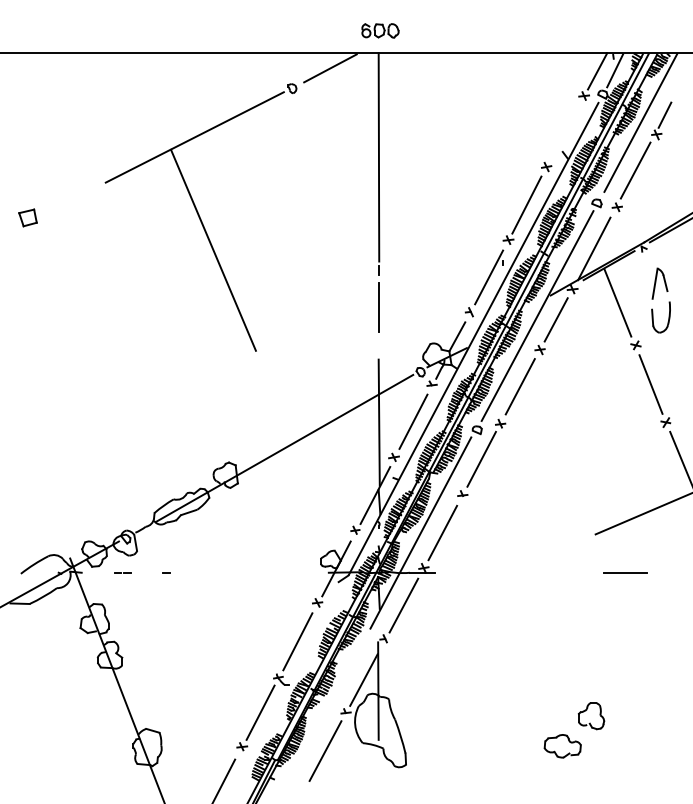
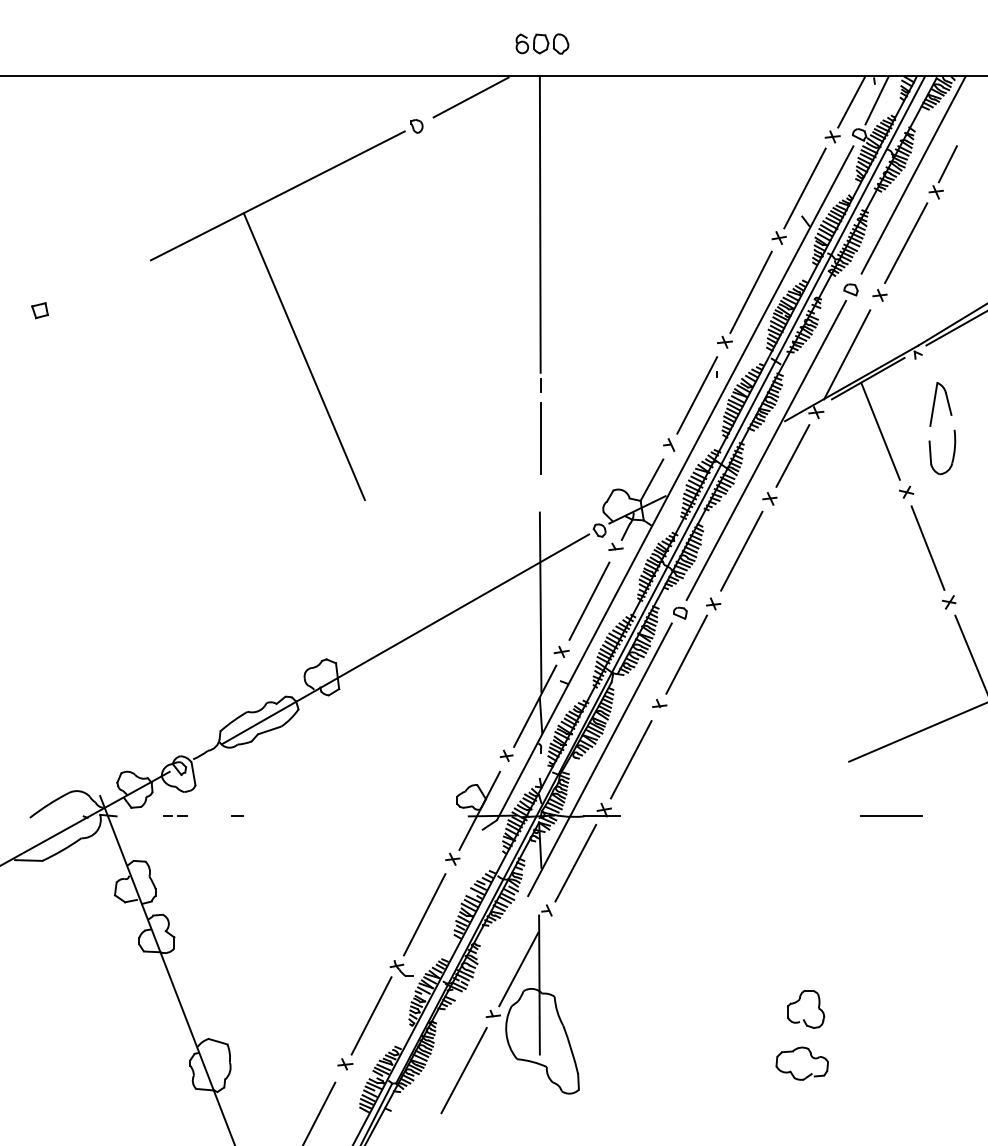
line: (564, 132) -> (804, 188), added
part: (27, 217) -> (39, 310), size x0.62
part: (590, 722) -> (804, 1018), moved

